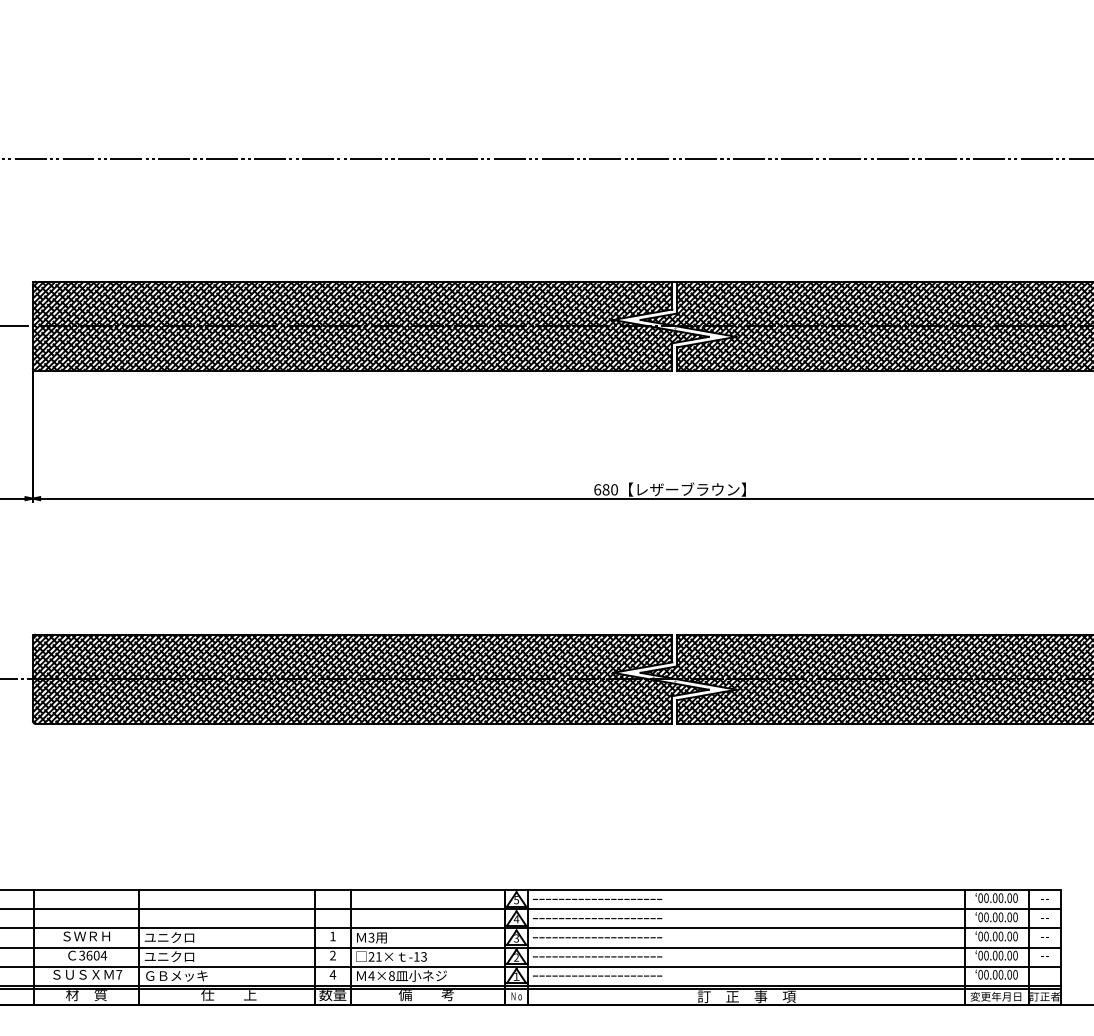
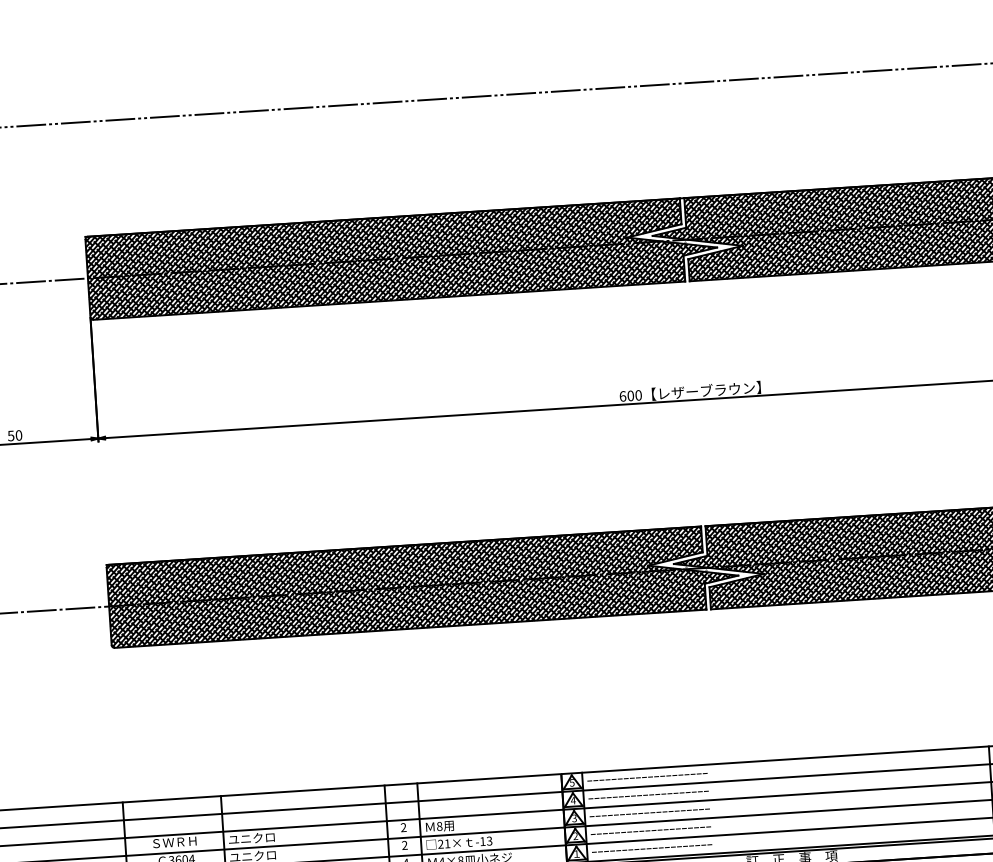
text: (605, 490) -> (630, 396), 680 -> 600
text: (332, 936) -> (403, 827), 1 -> 2
text: (371, 937) -> (439, 826), 3 -> 8

